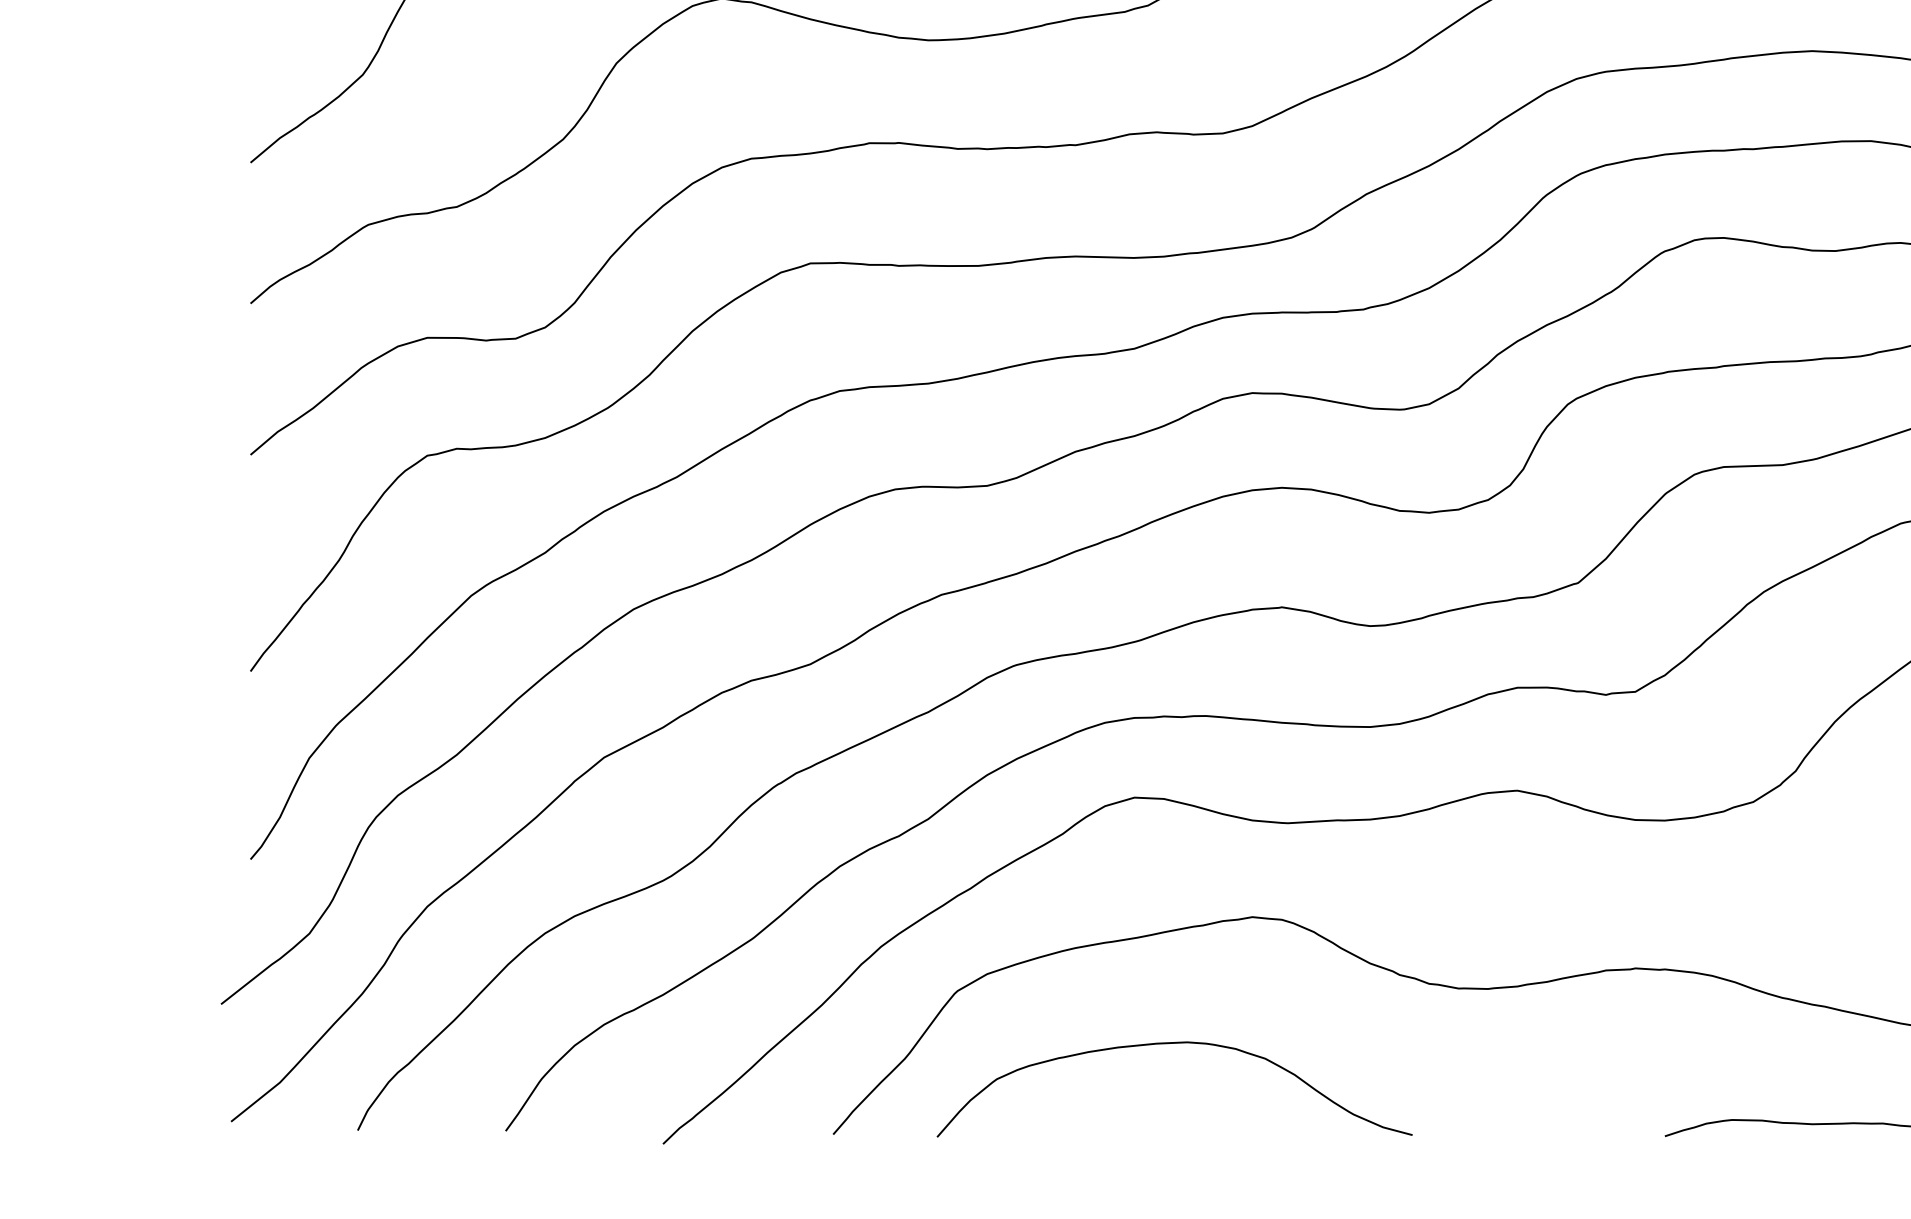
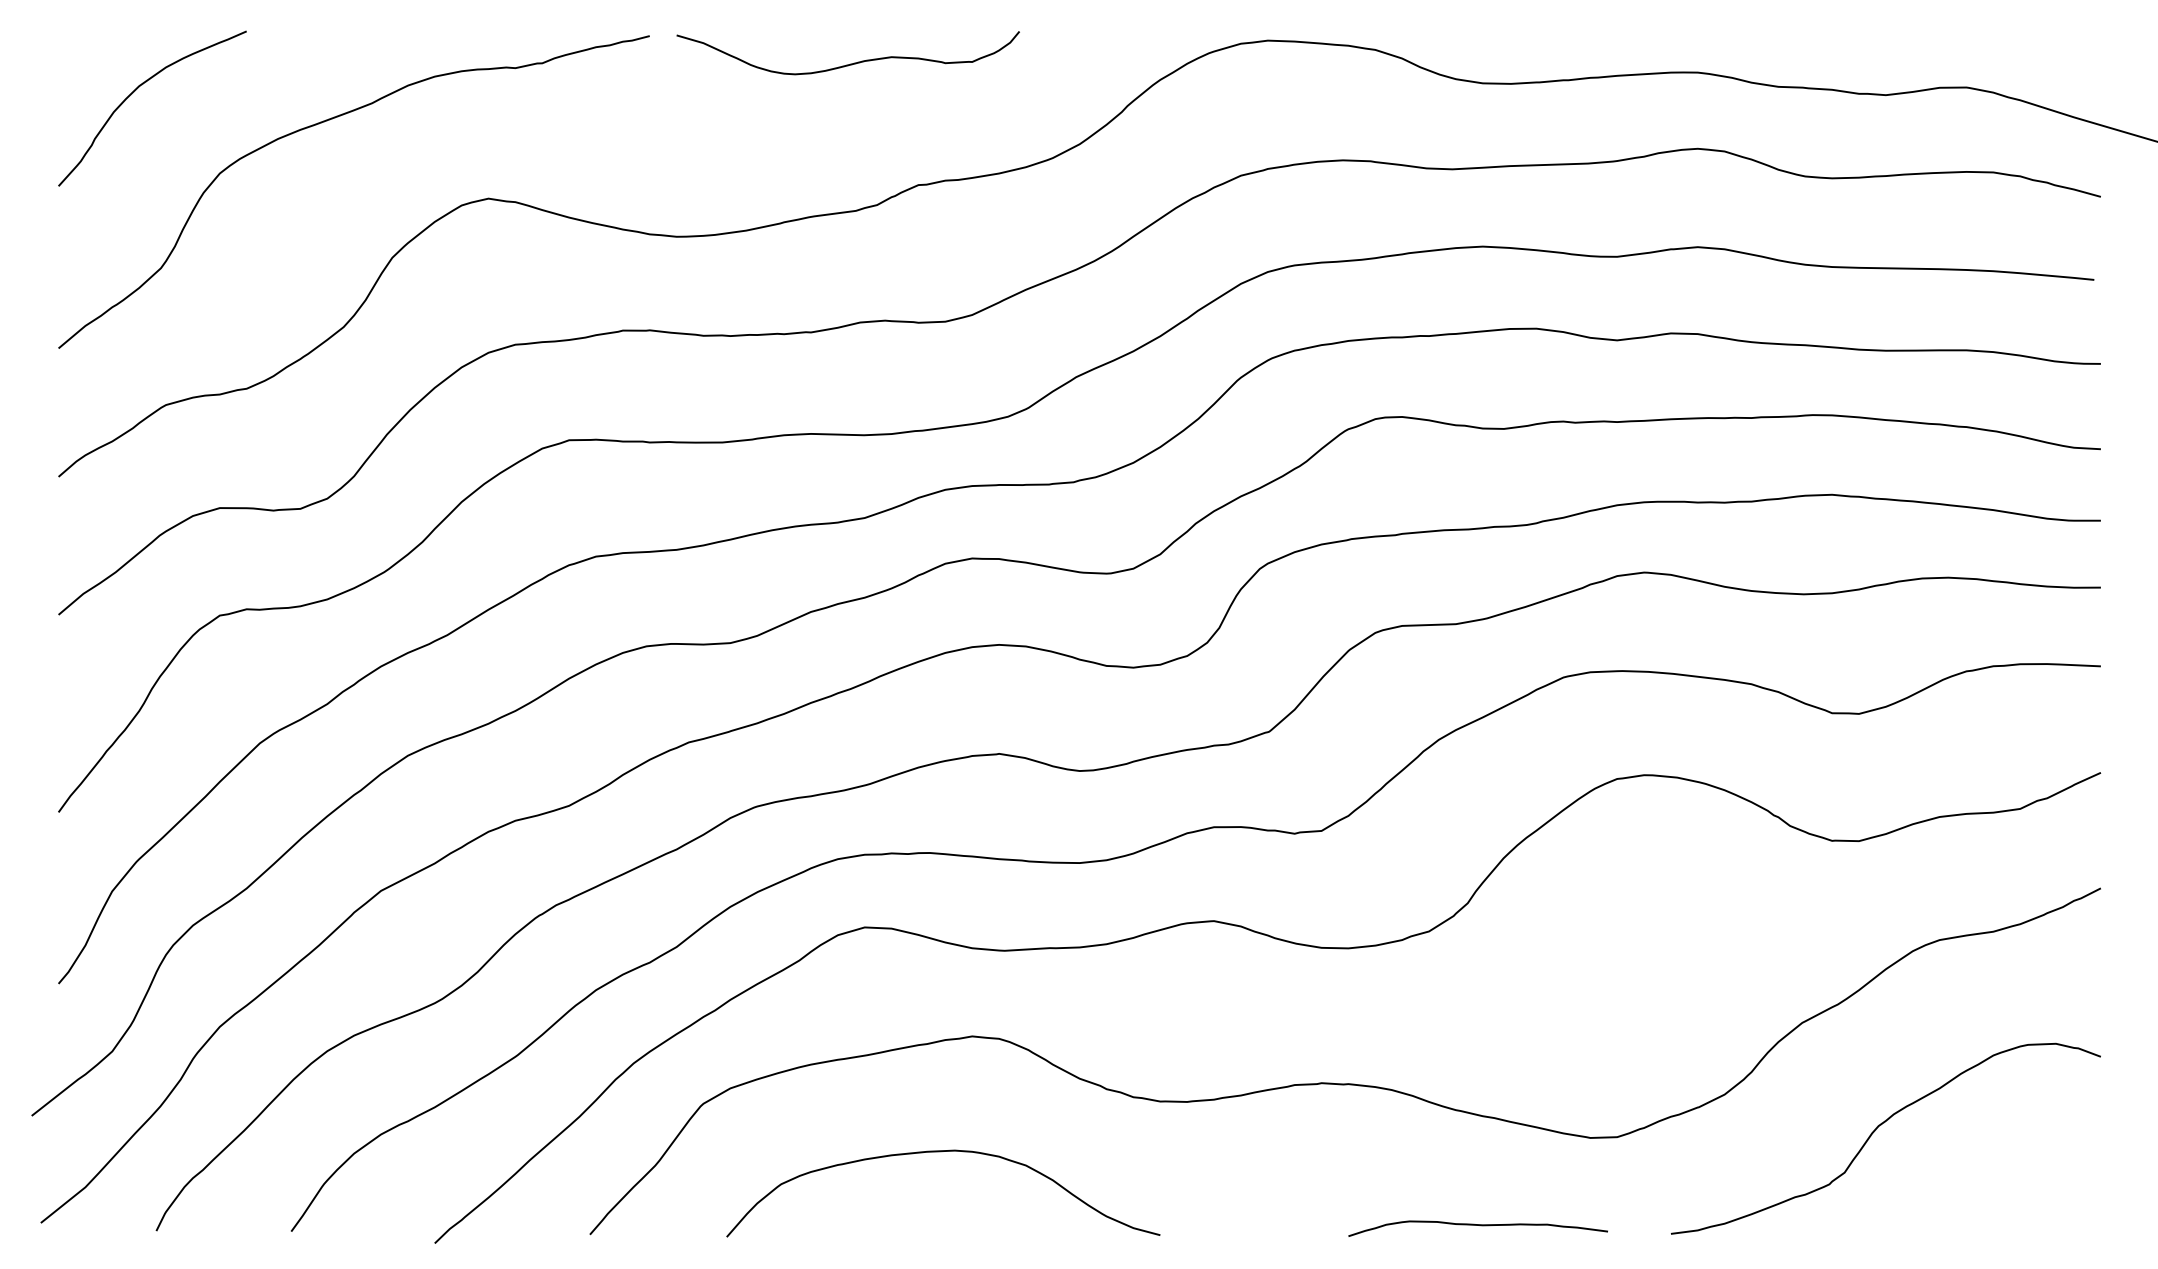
curve: (1172, 1044) -> (941, 1152), moved

